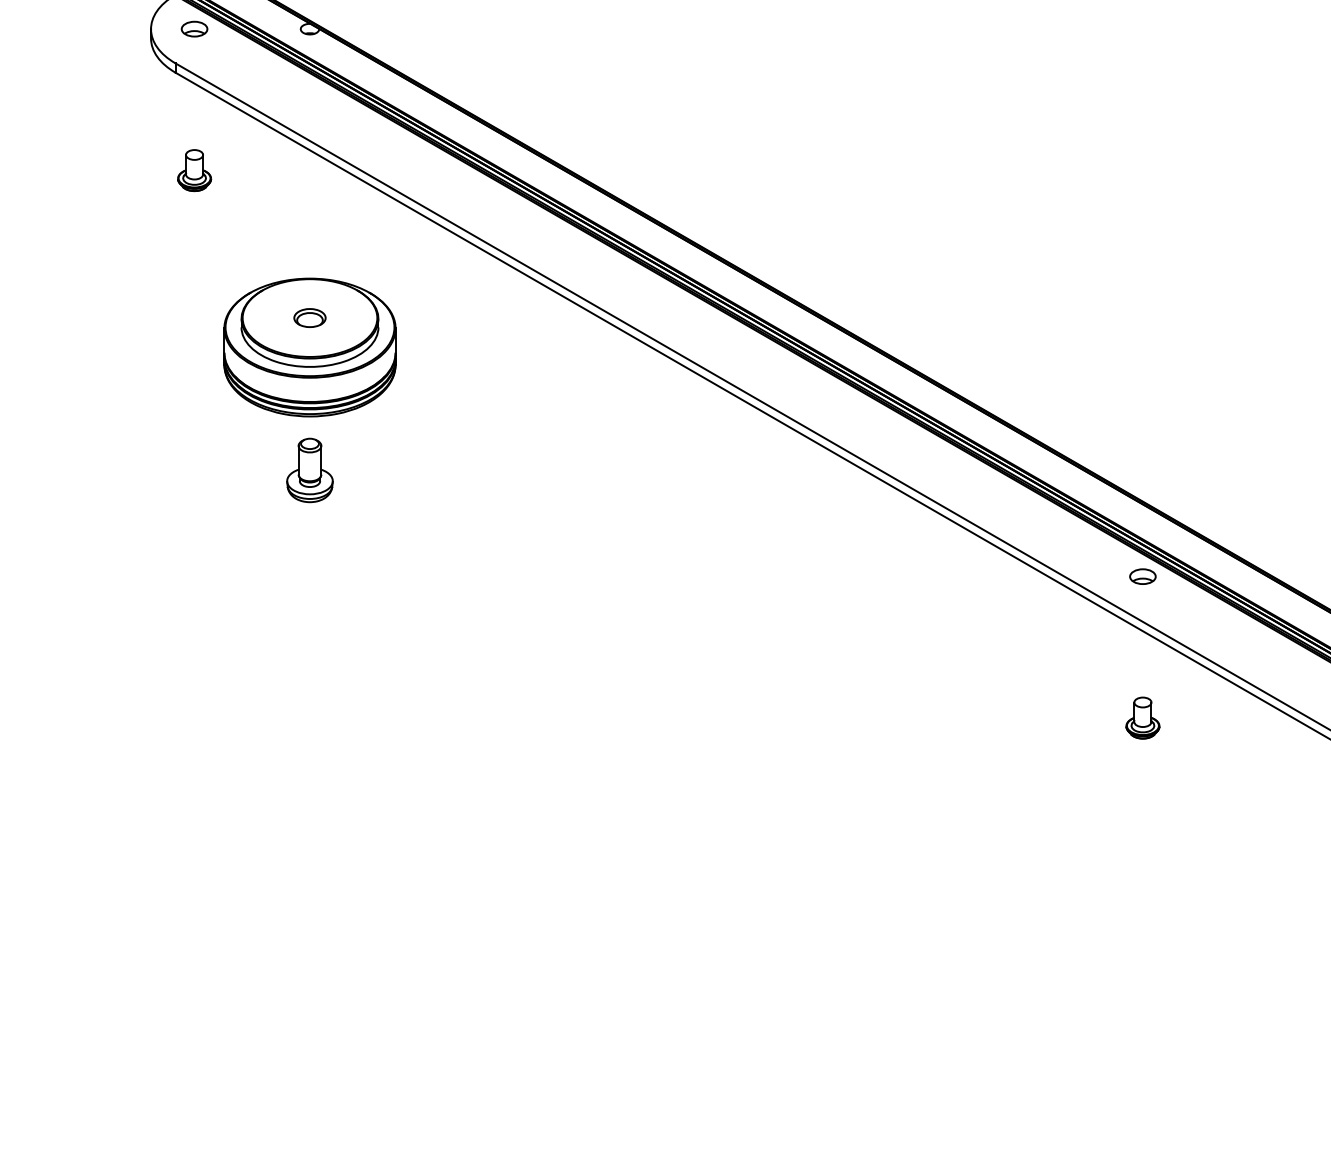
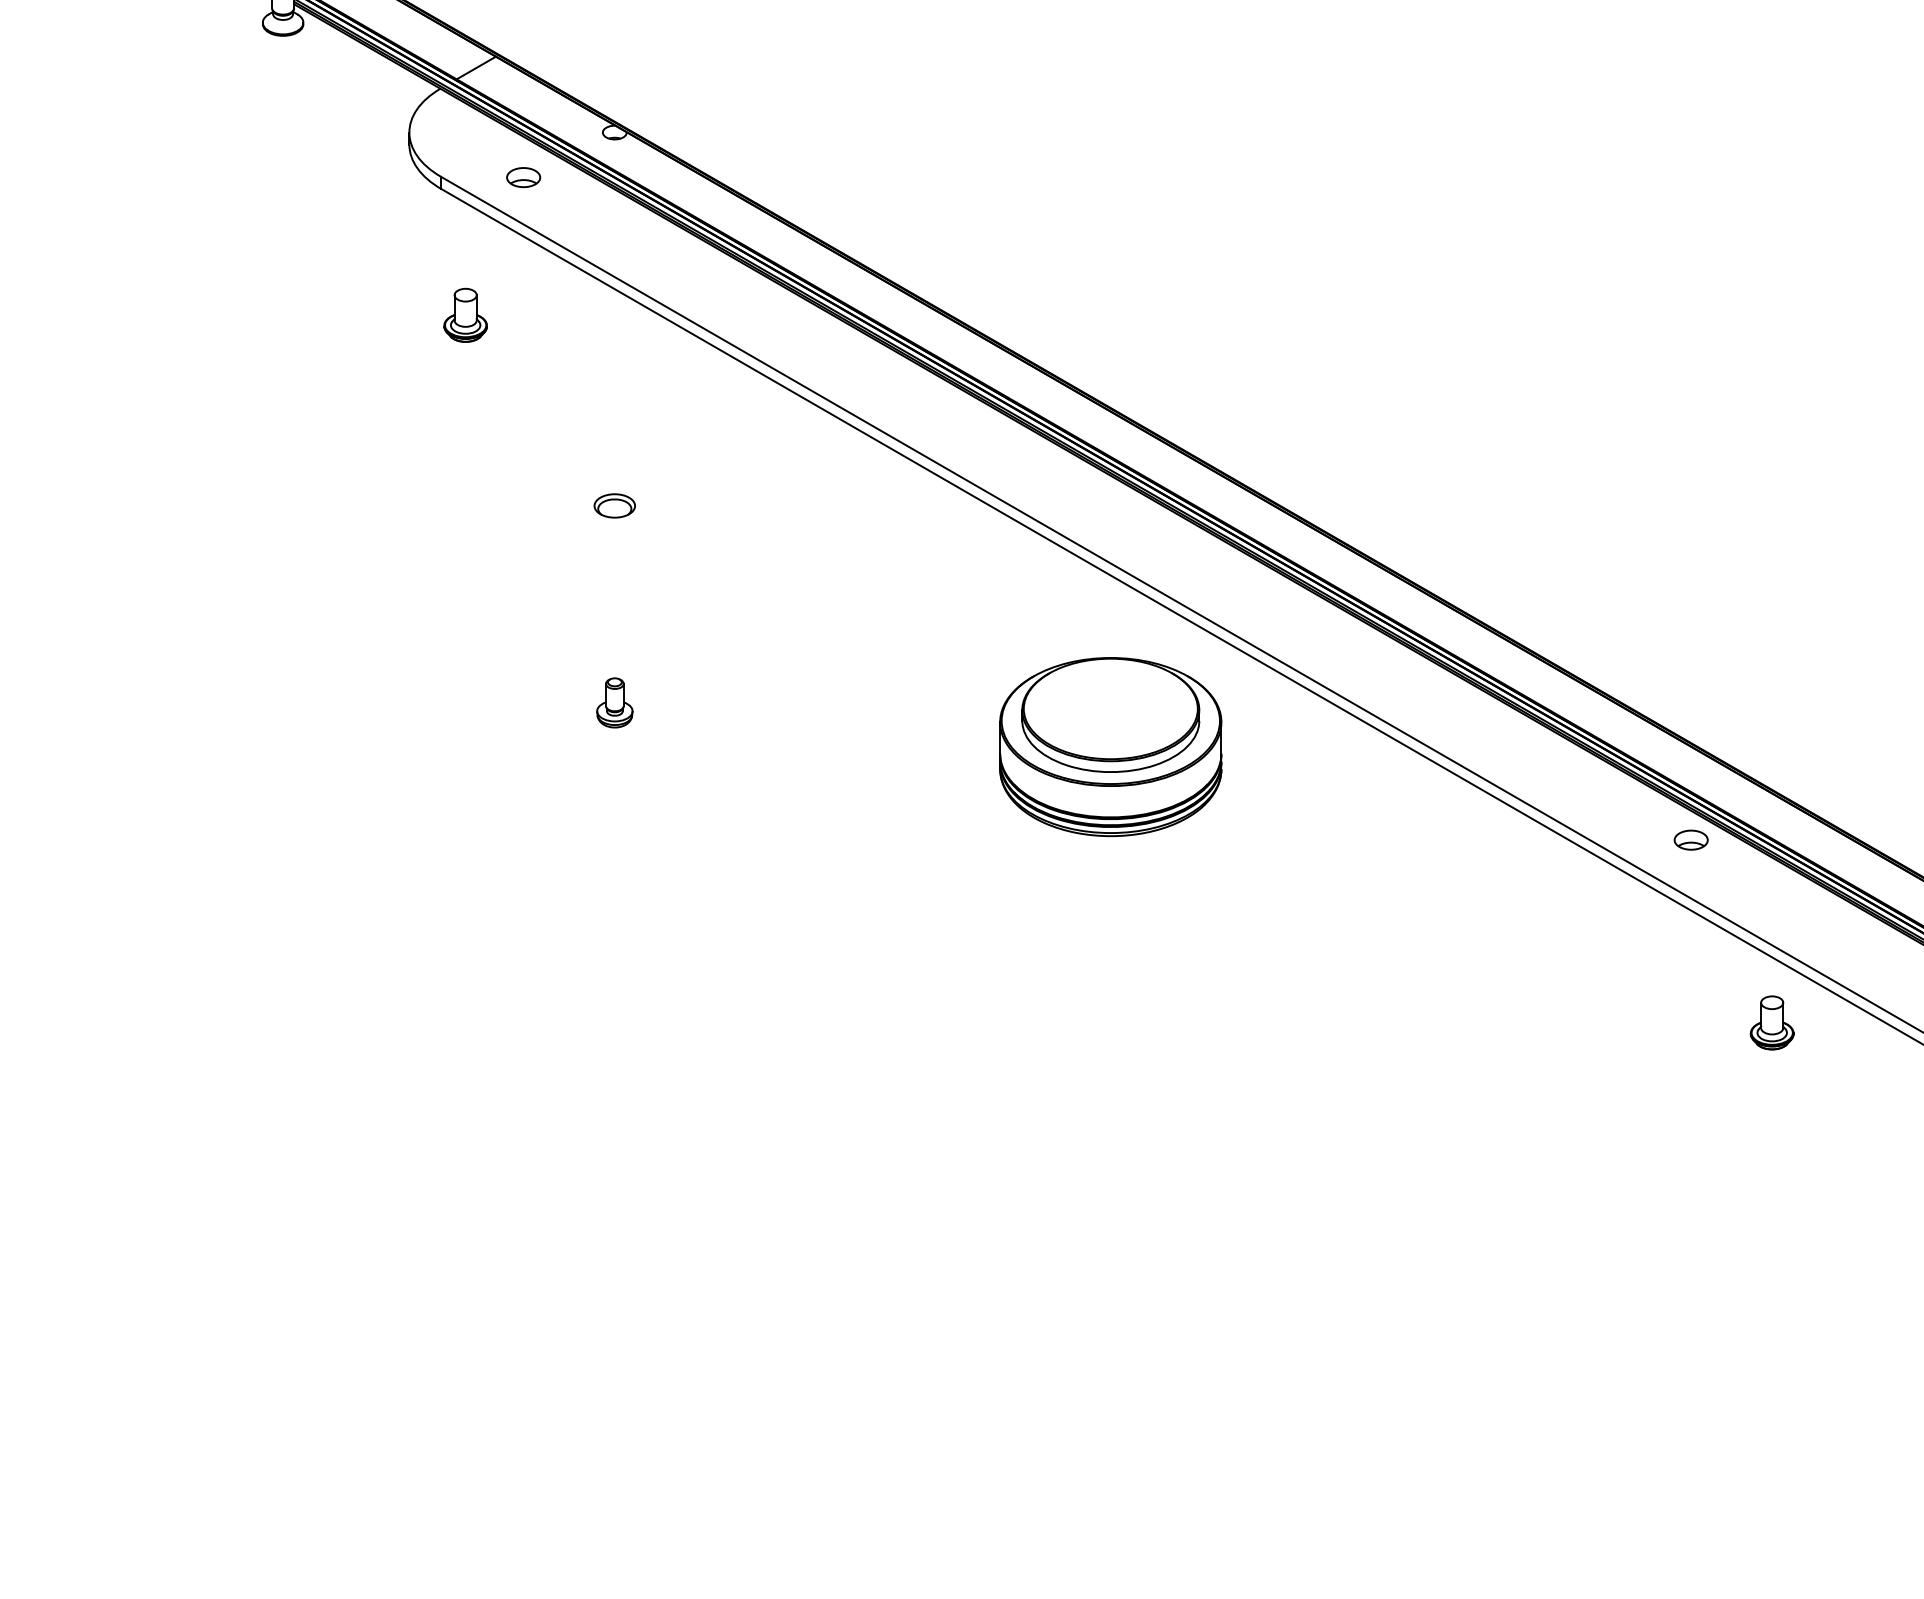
part: (194, 29) -> (523, 177), moved
part: (309, 347) -> (1110, 747), moved
part: (309, 470) -> (614, 702), size x0.6
part: (1142, 717) -> (1771, 1022), moved

